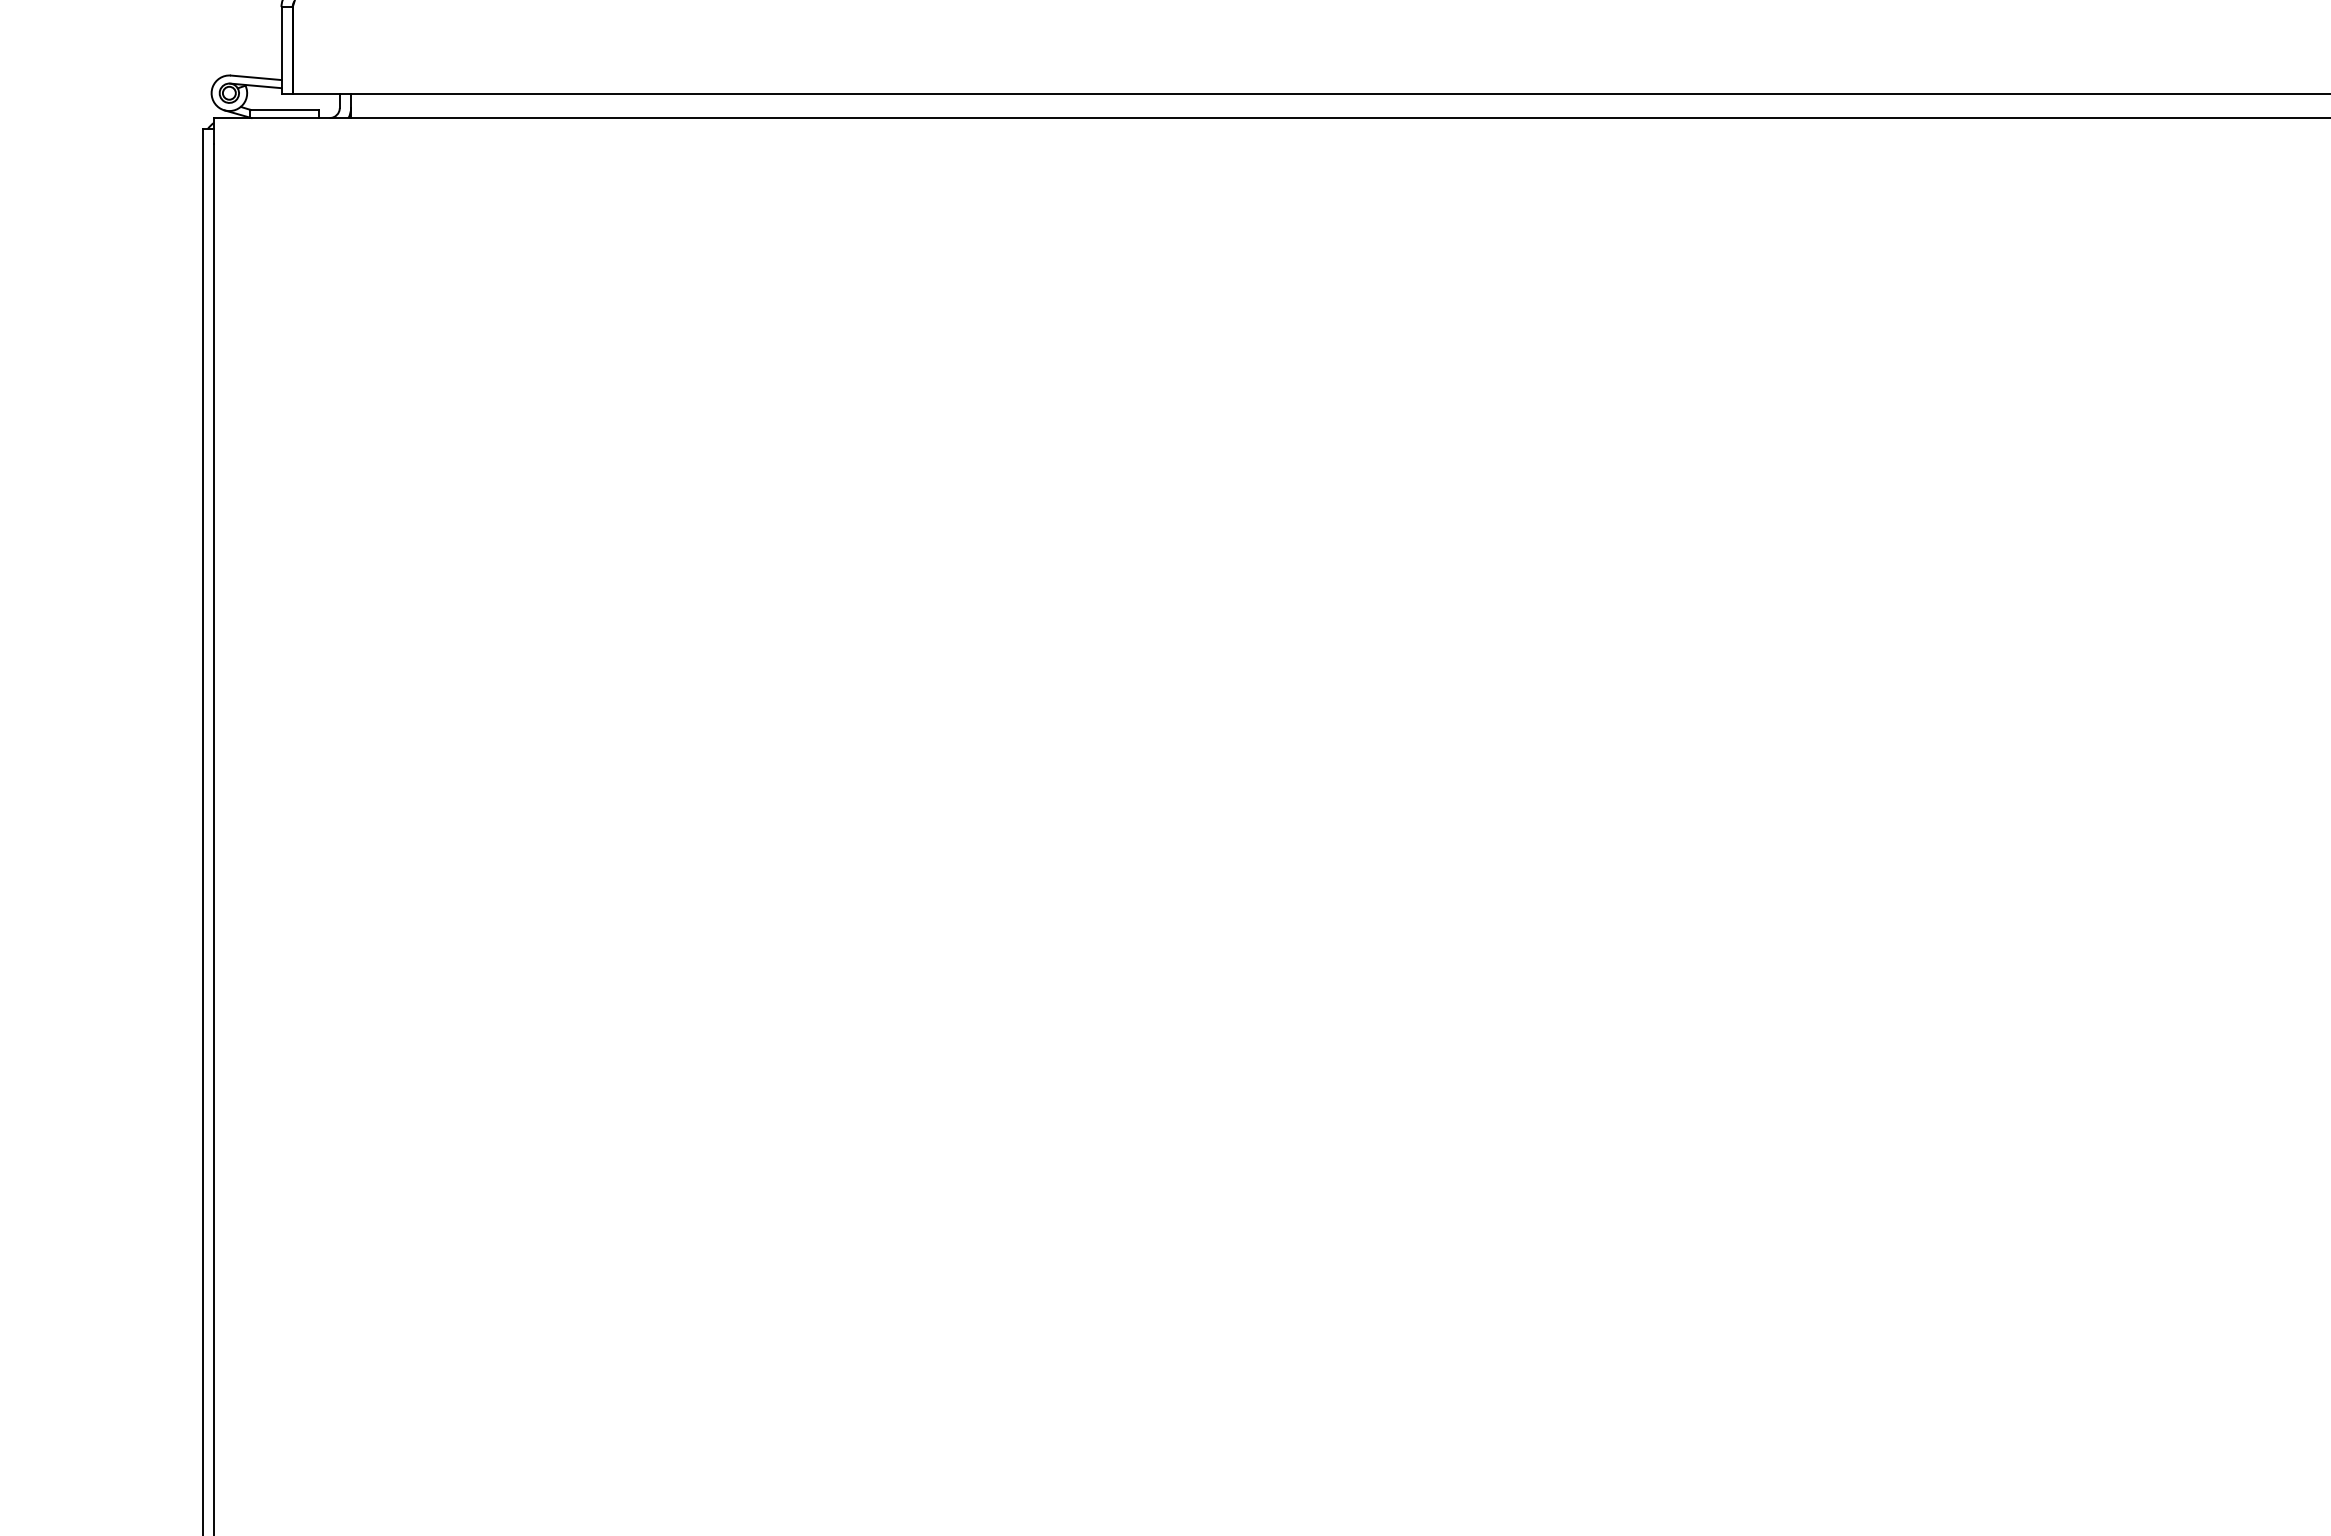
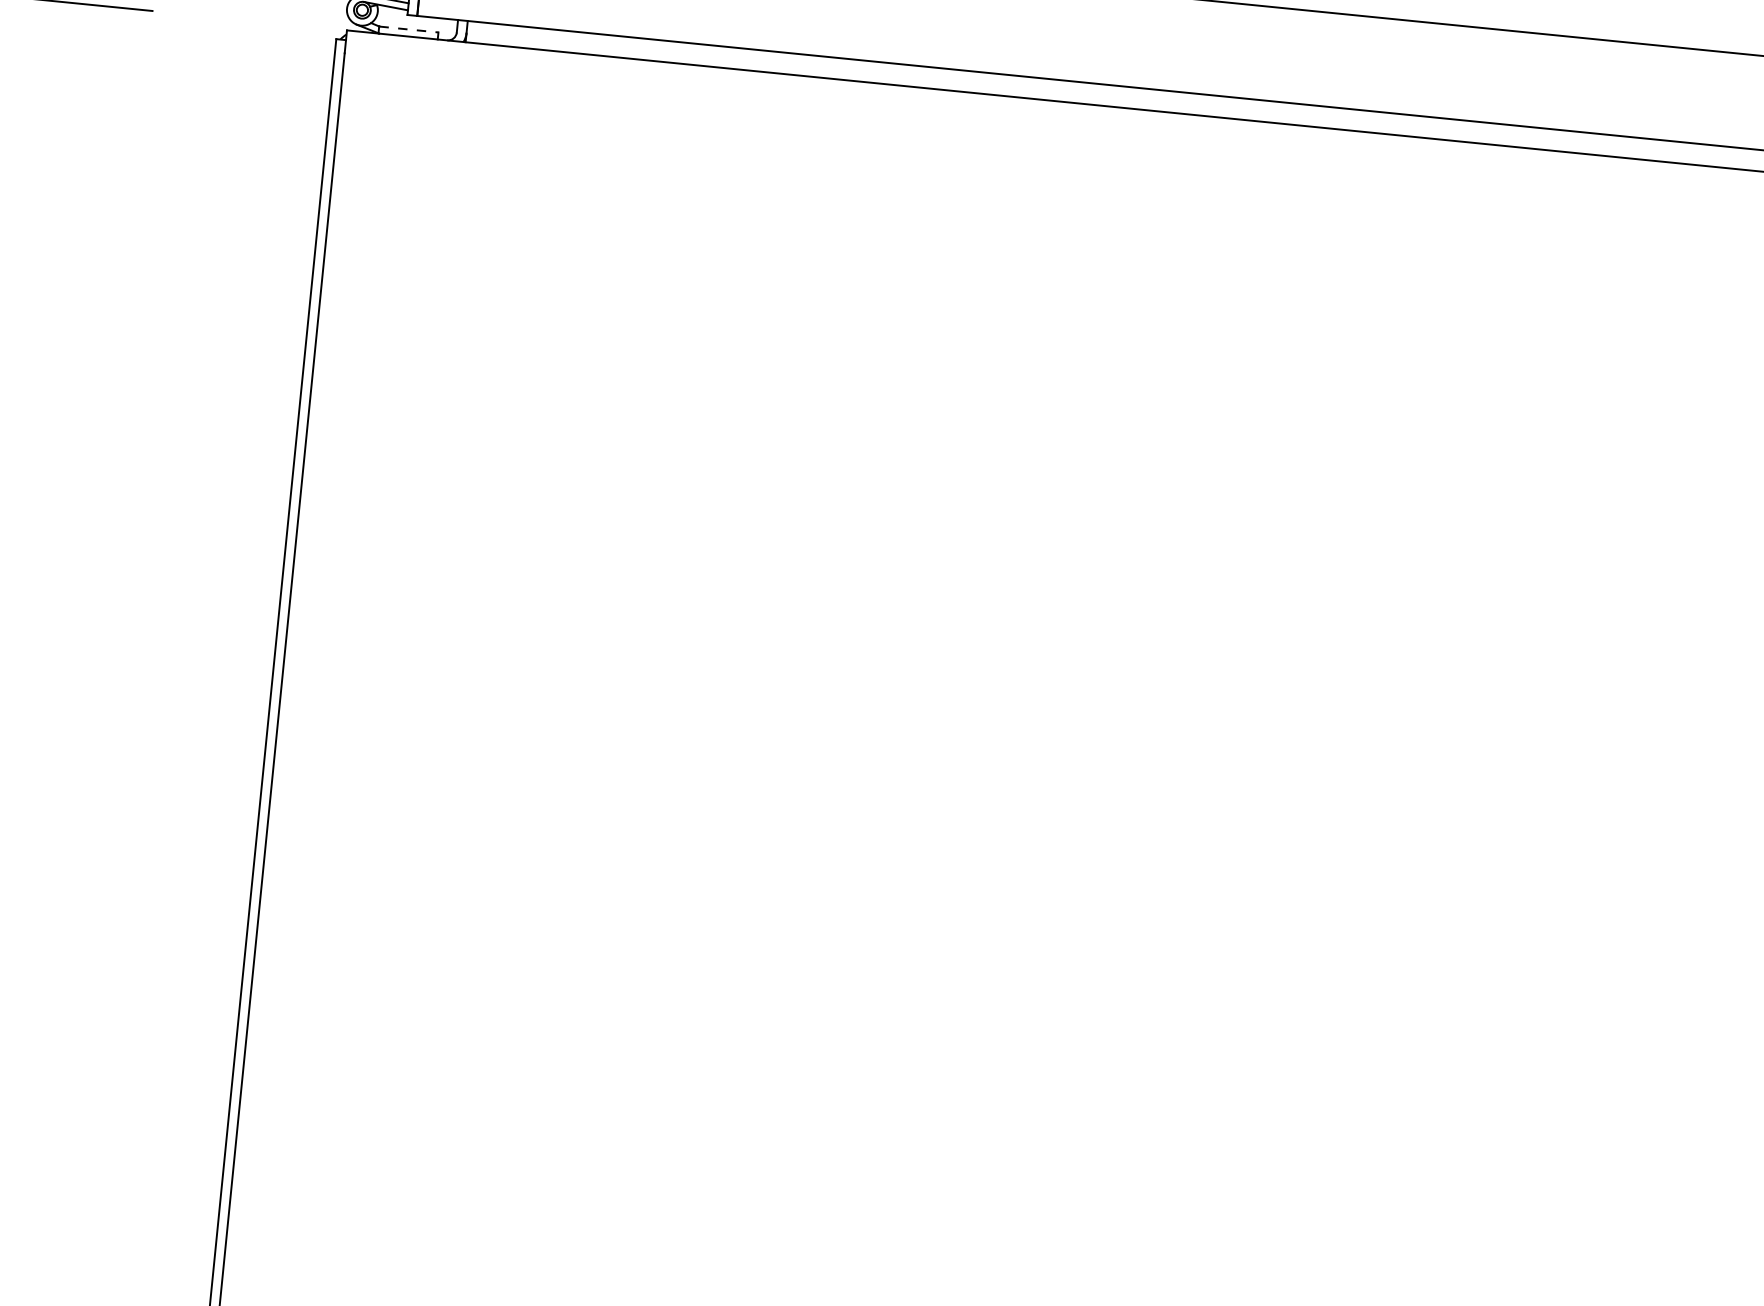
line: (285, 109) -> (409, 29), solid -> dashed

